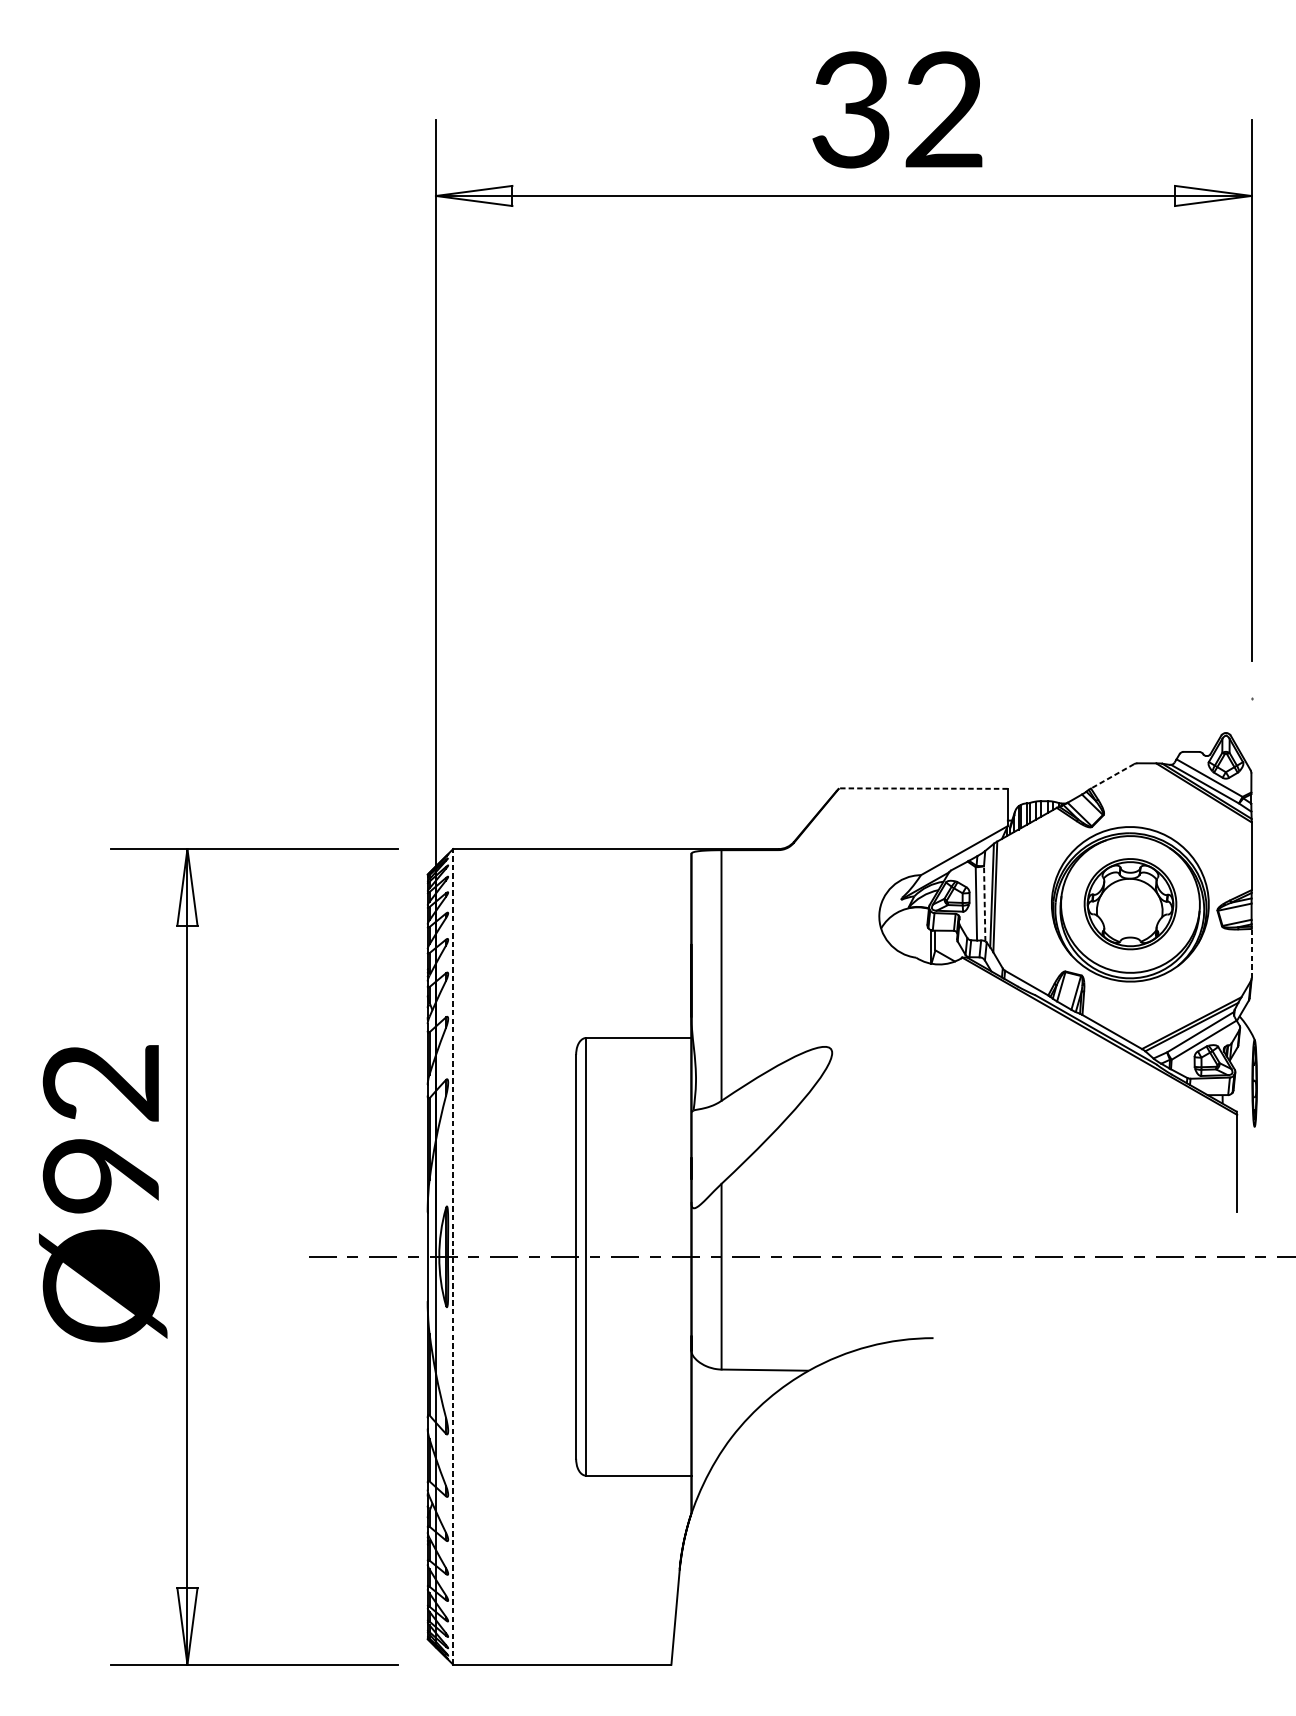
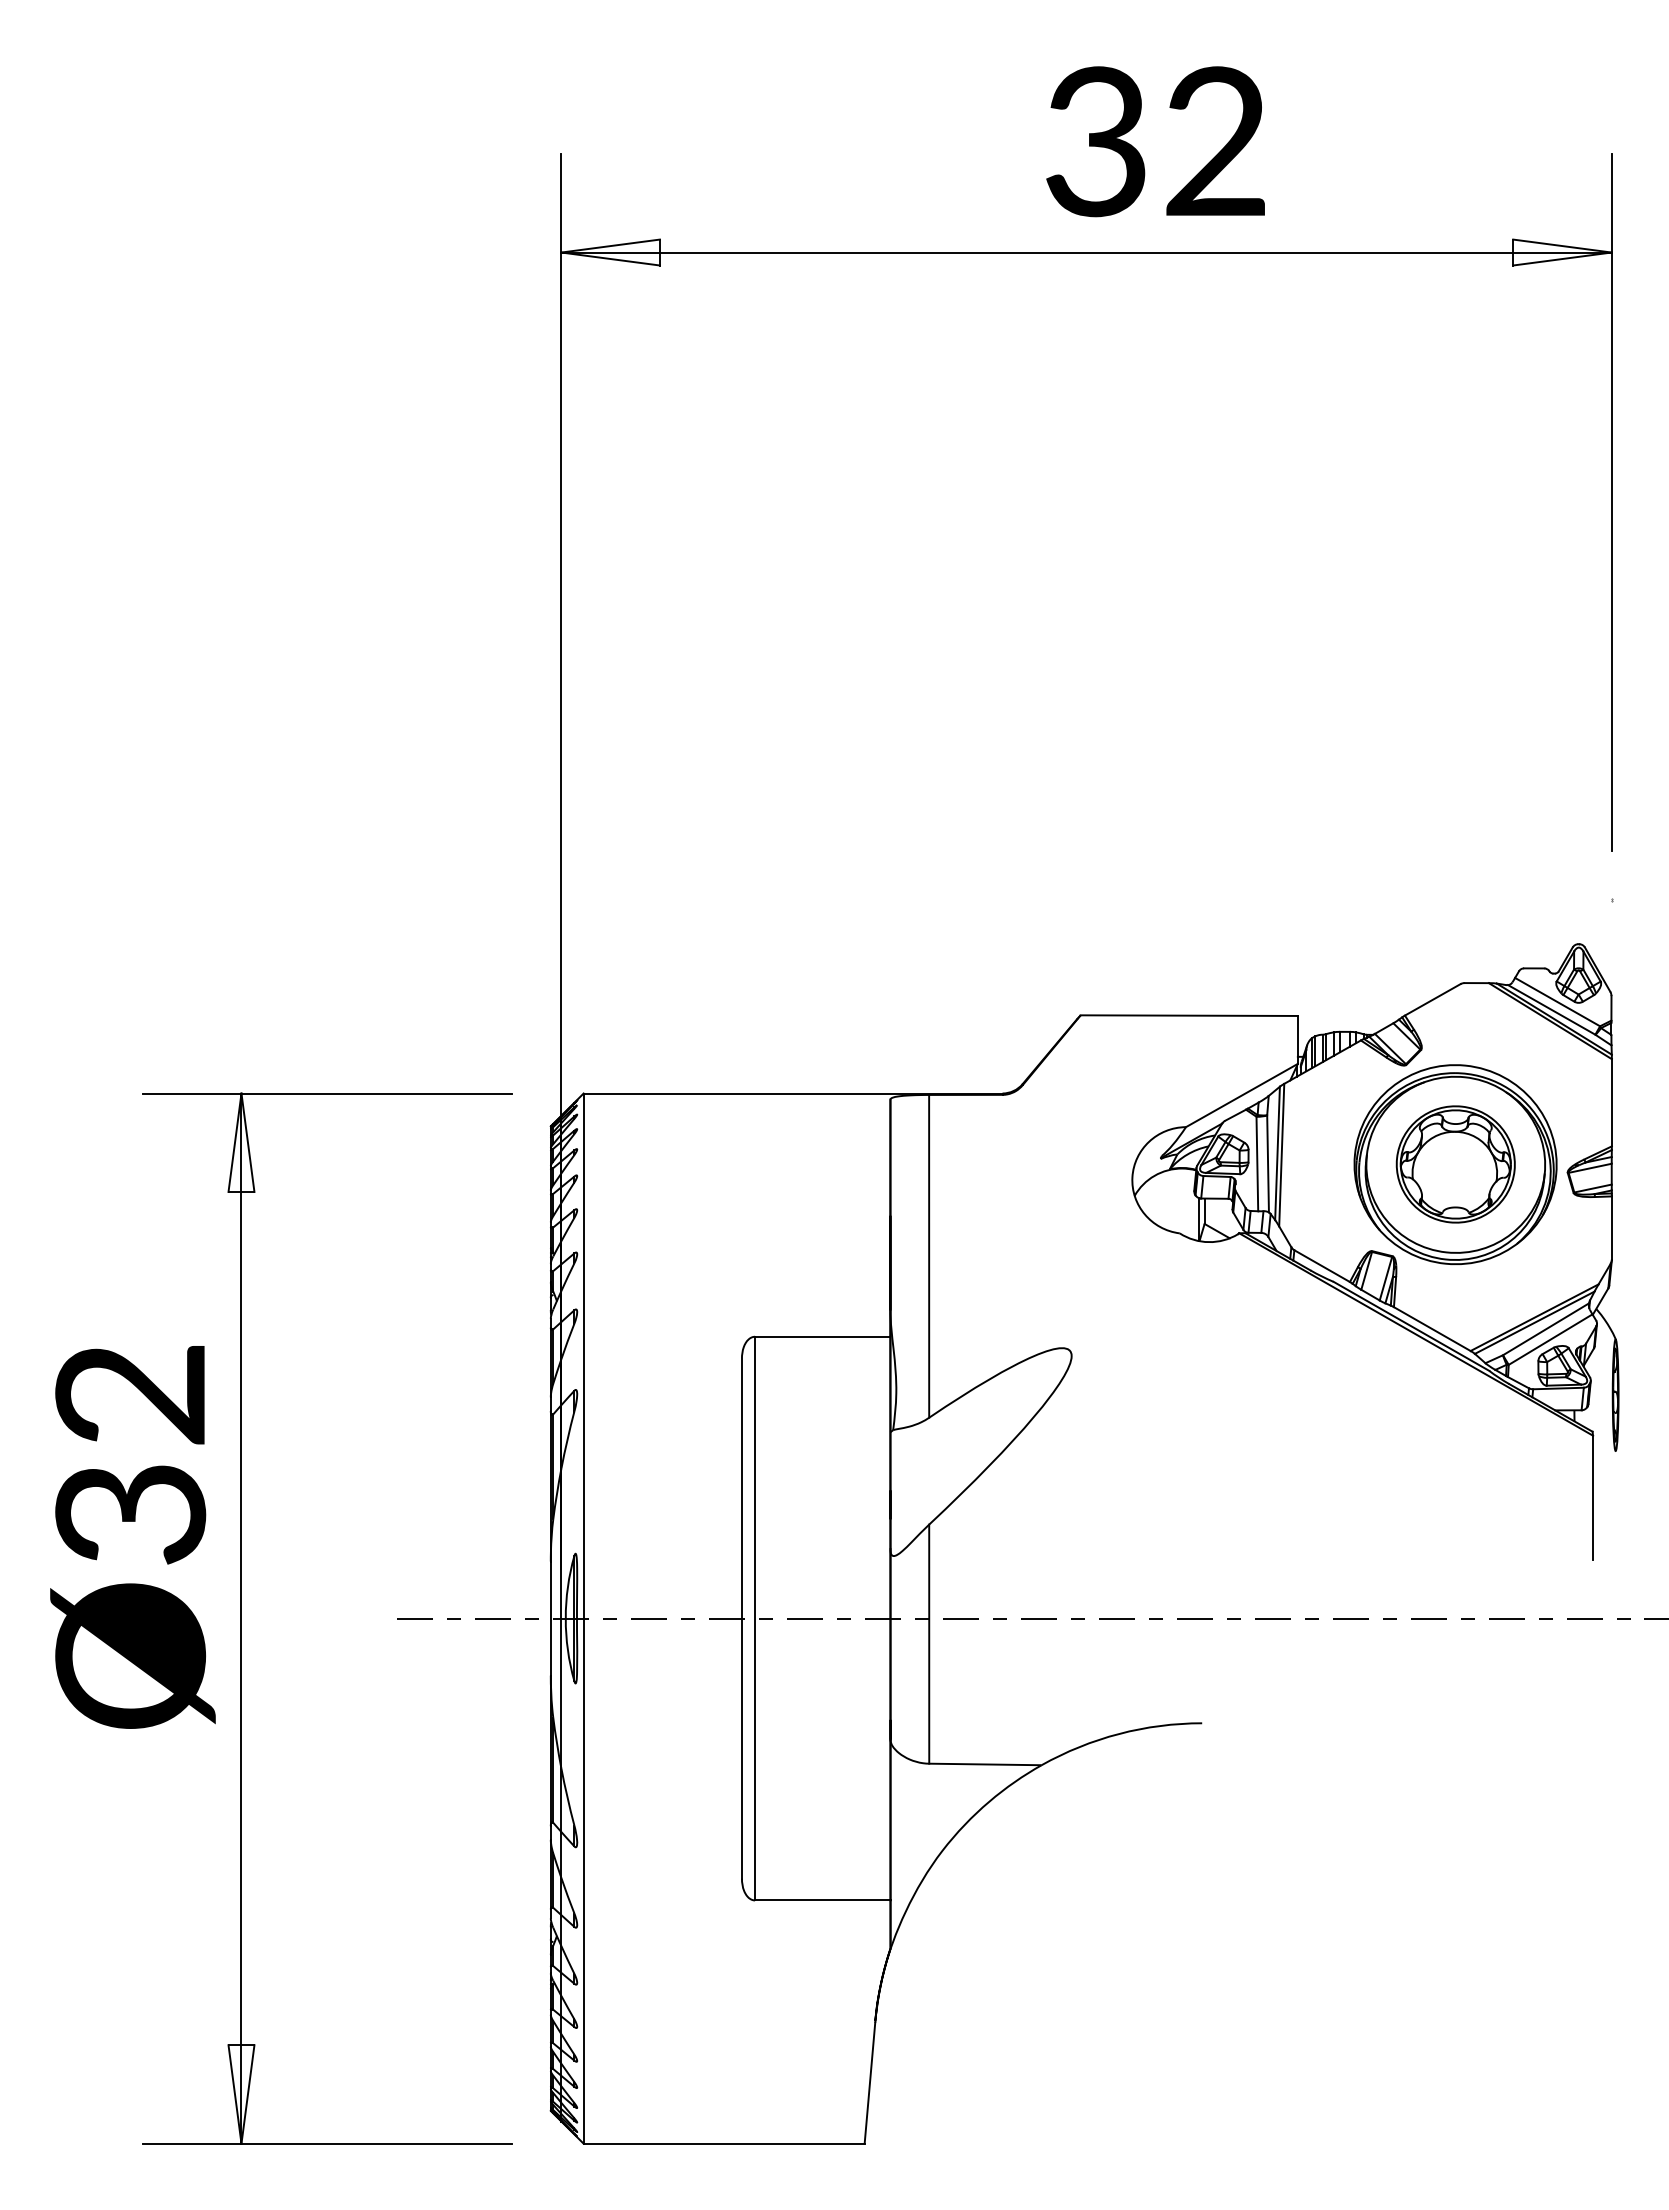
line: (1112, 776) -> (1432, 999), dashed -> solid
line: (923, 788) -> (1189, 1015), dashed -> solid
line: (985, 903) -> (1268, 1163), dashed -> solid
line: (1251, 953) -> (1611, 1228), dashed -> solid
text: (101, 1176) -> (130, 1514), Ø92 -> Ø32
line: (453, 1256) -> (583, 1618), dashed -> solid

